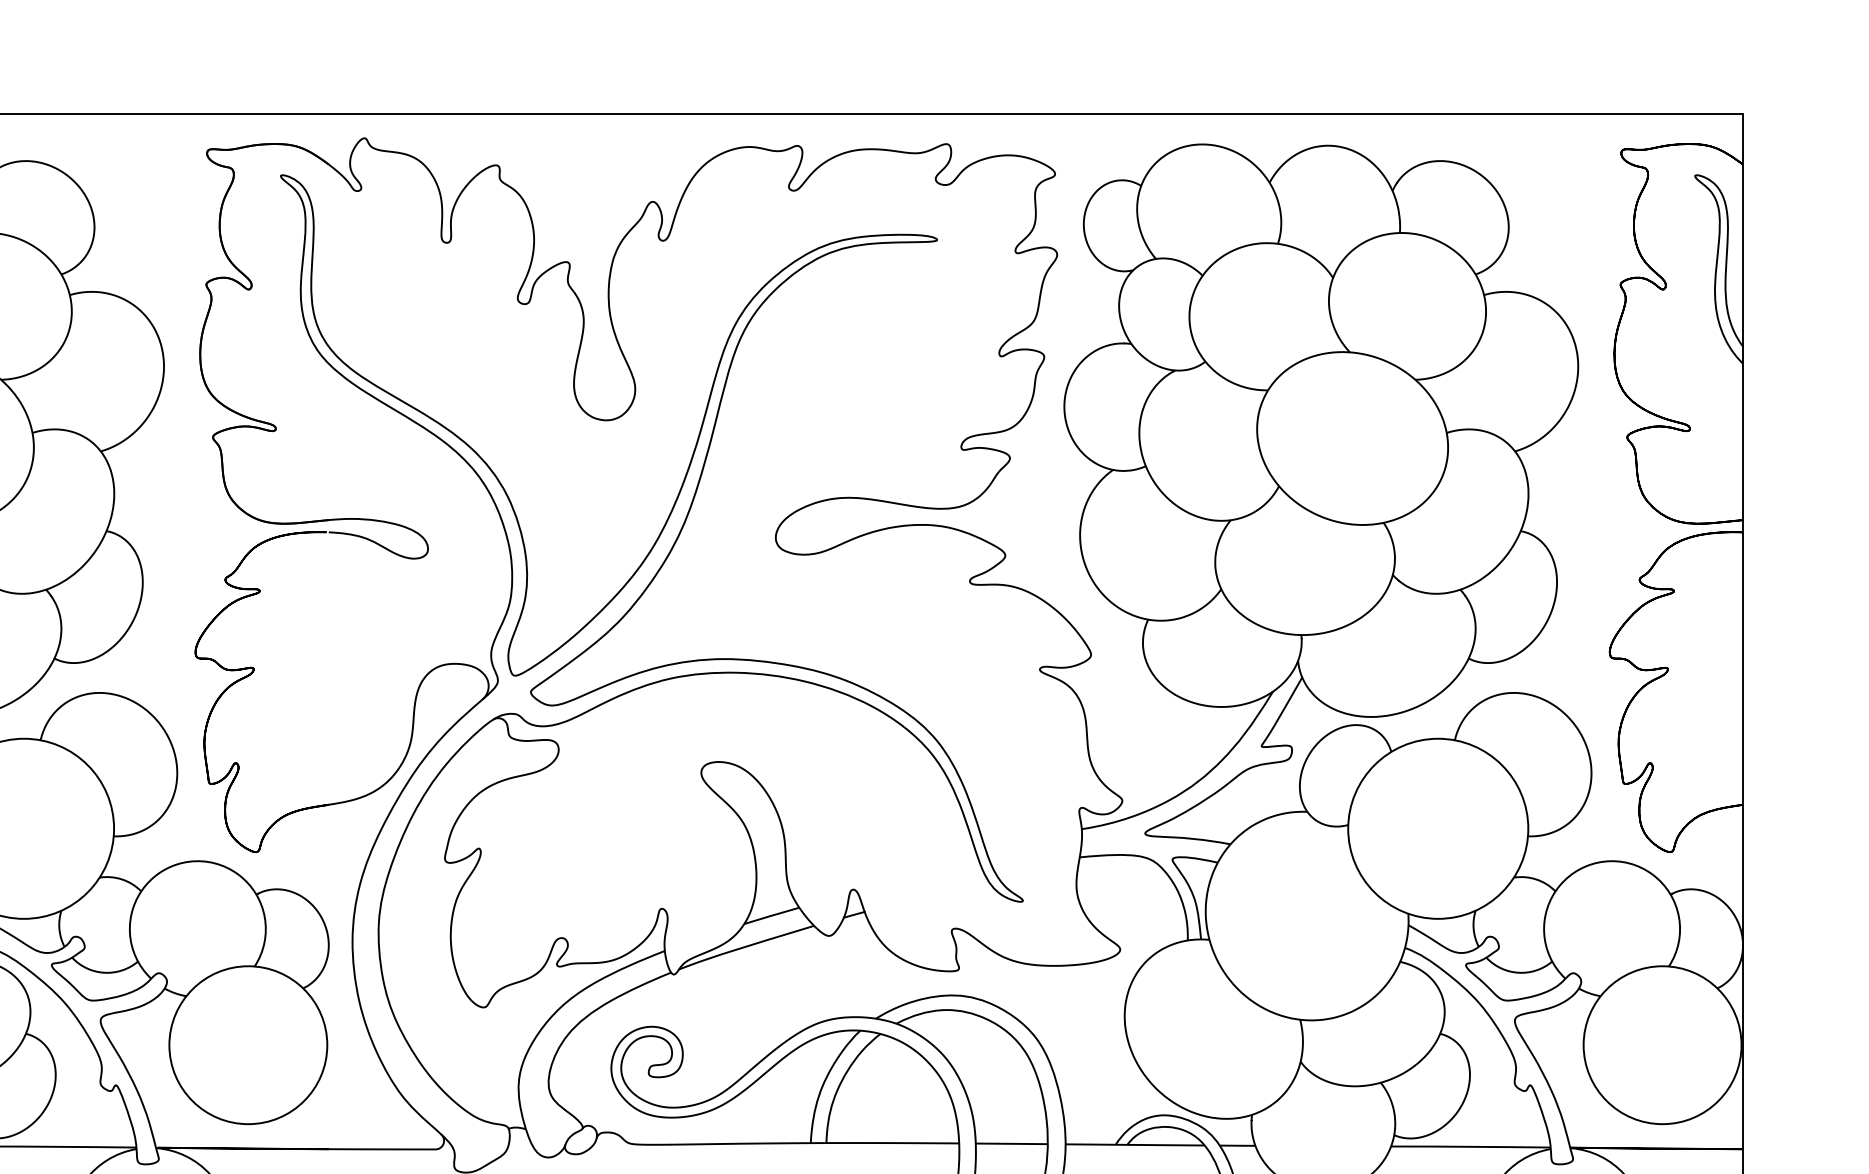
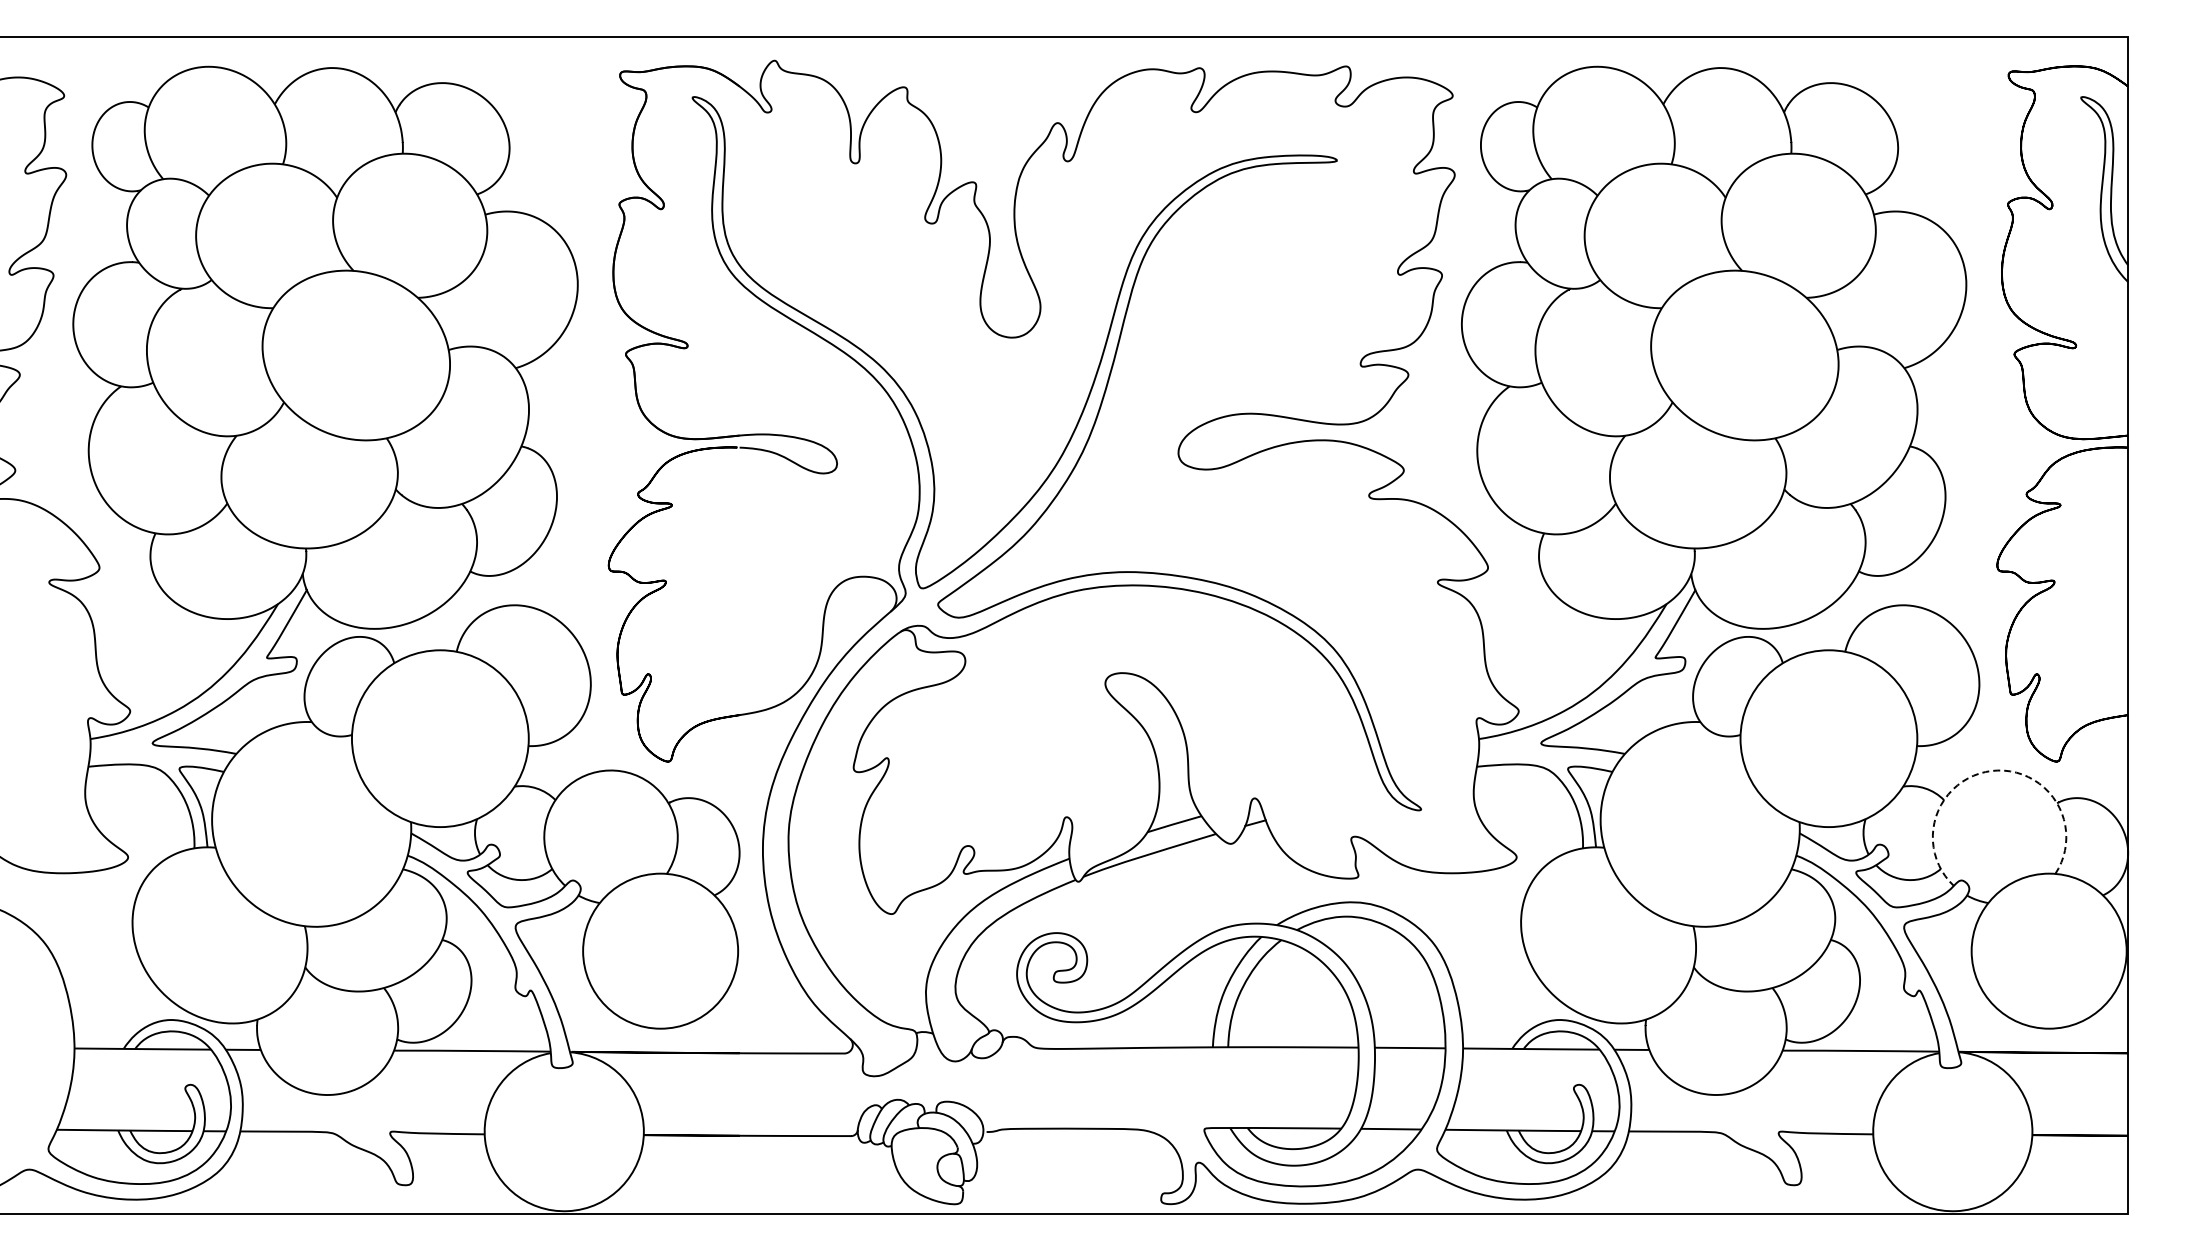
arc: (1603, 861) -> (1991, 770), solid -> dashed

